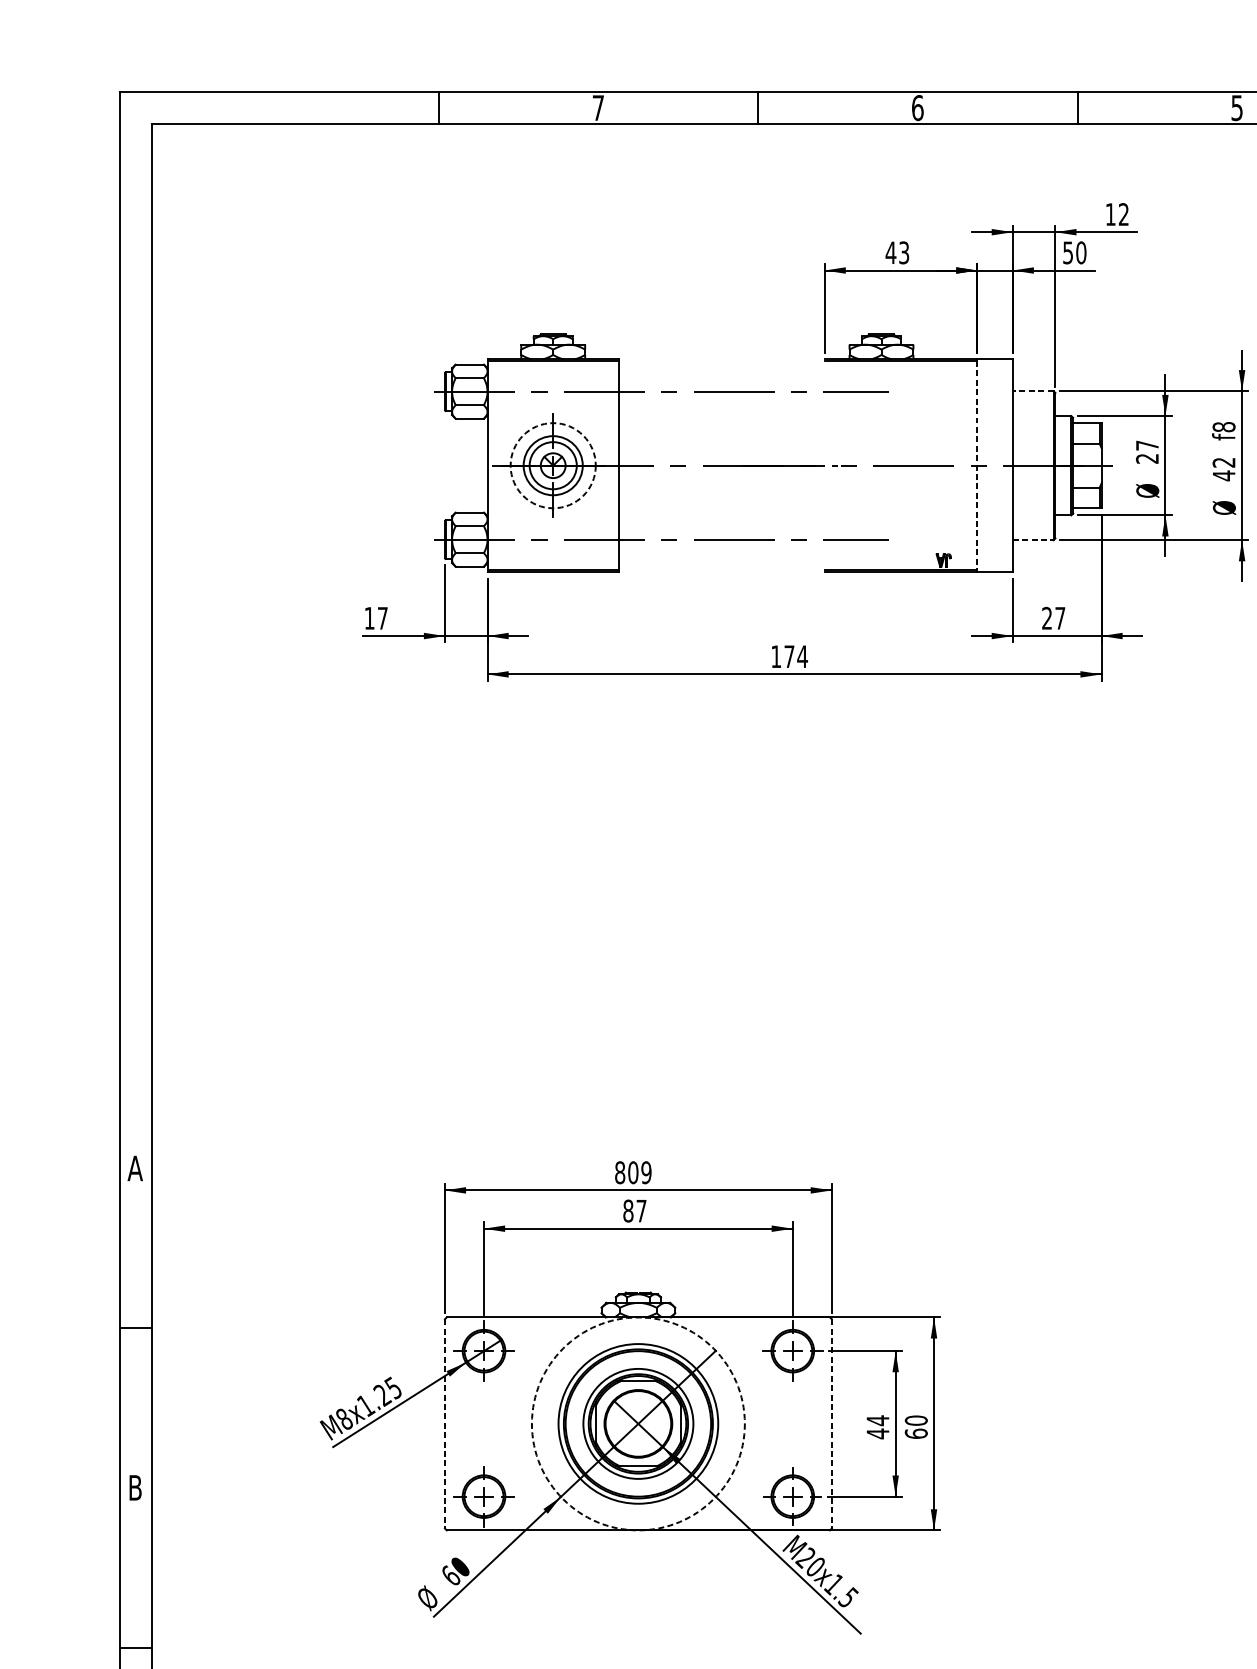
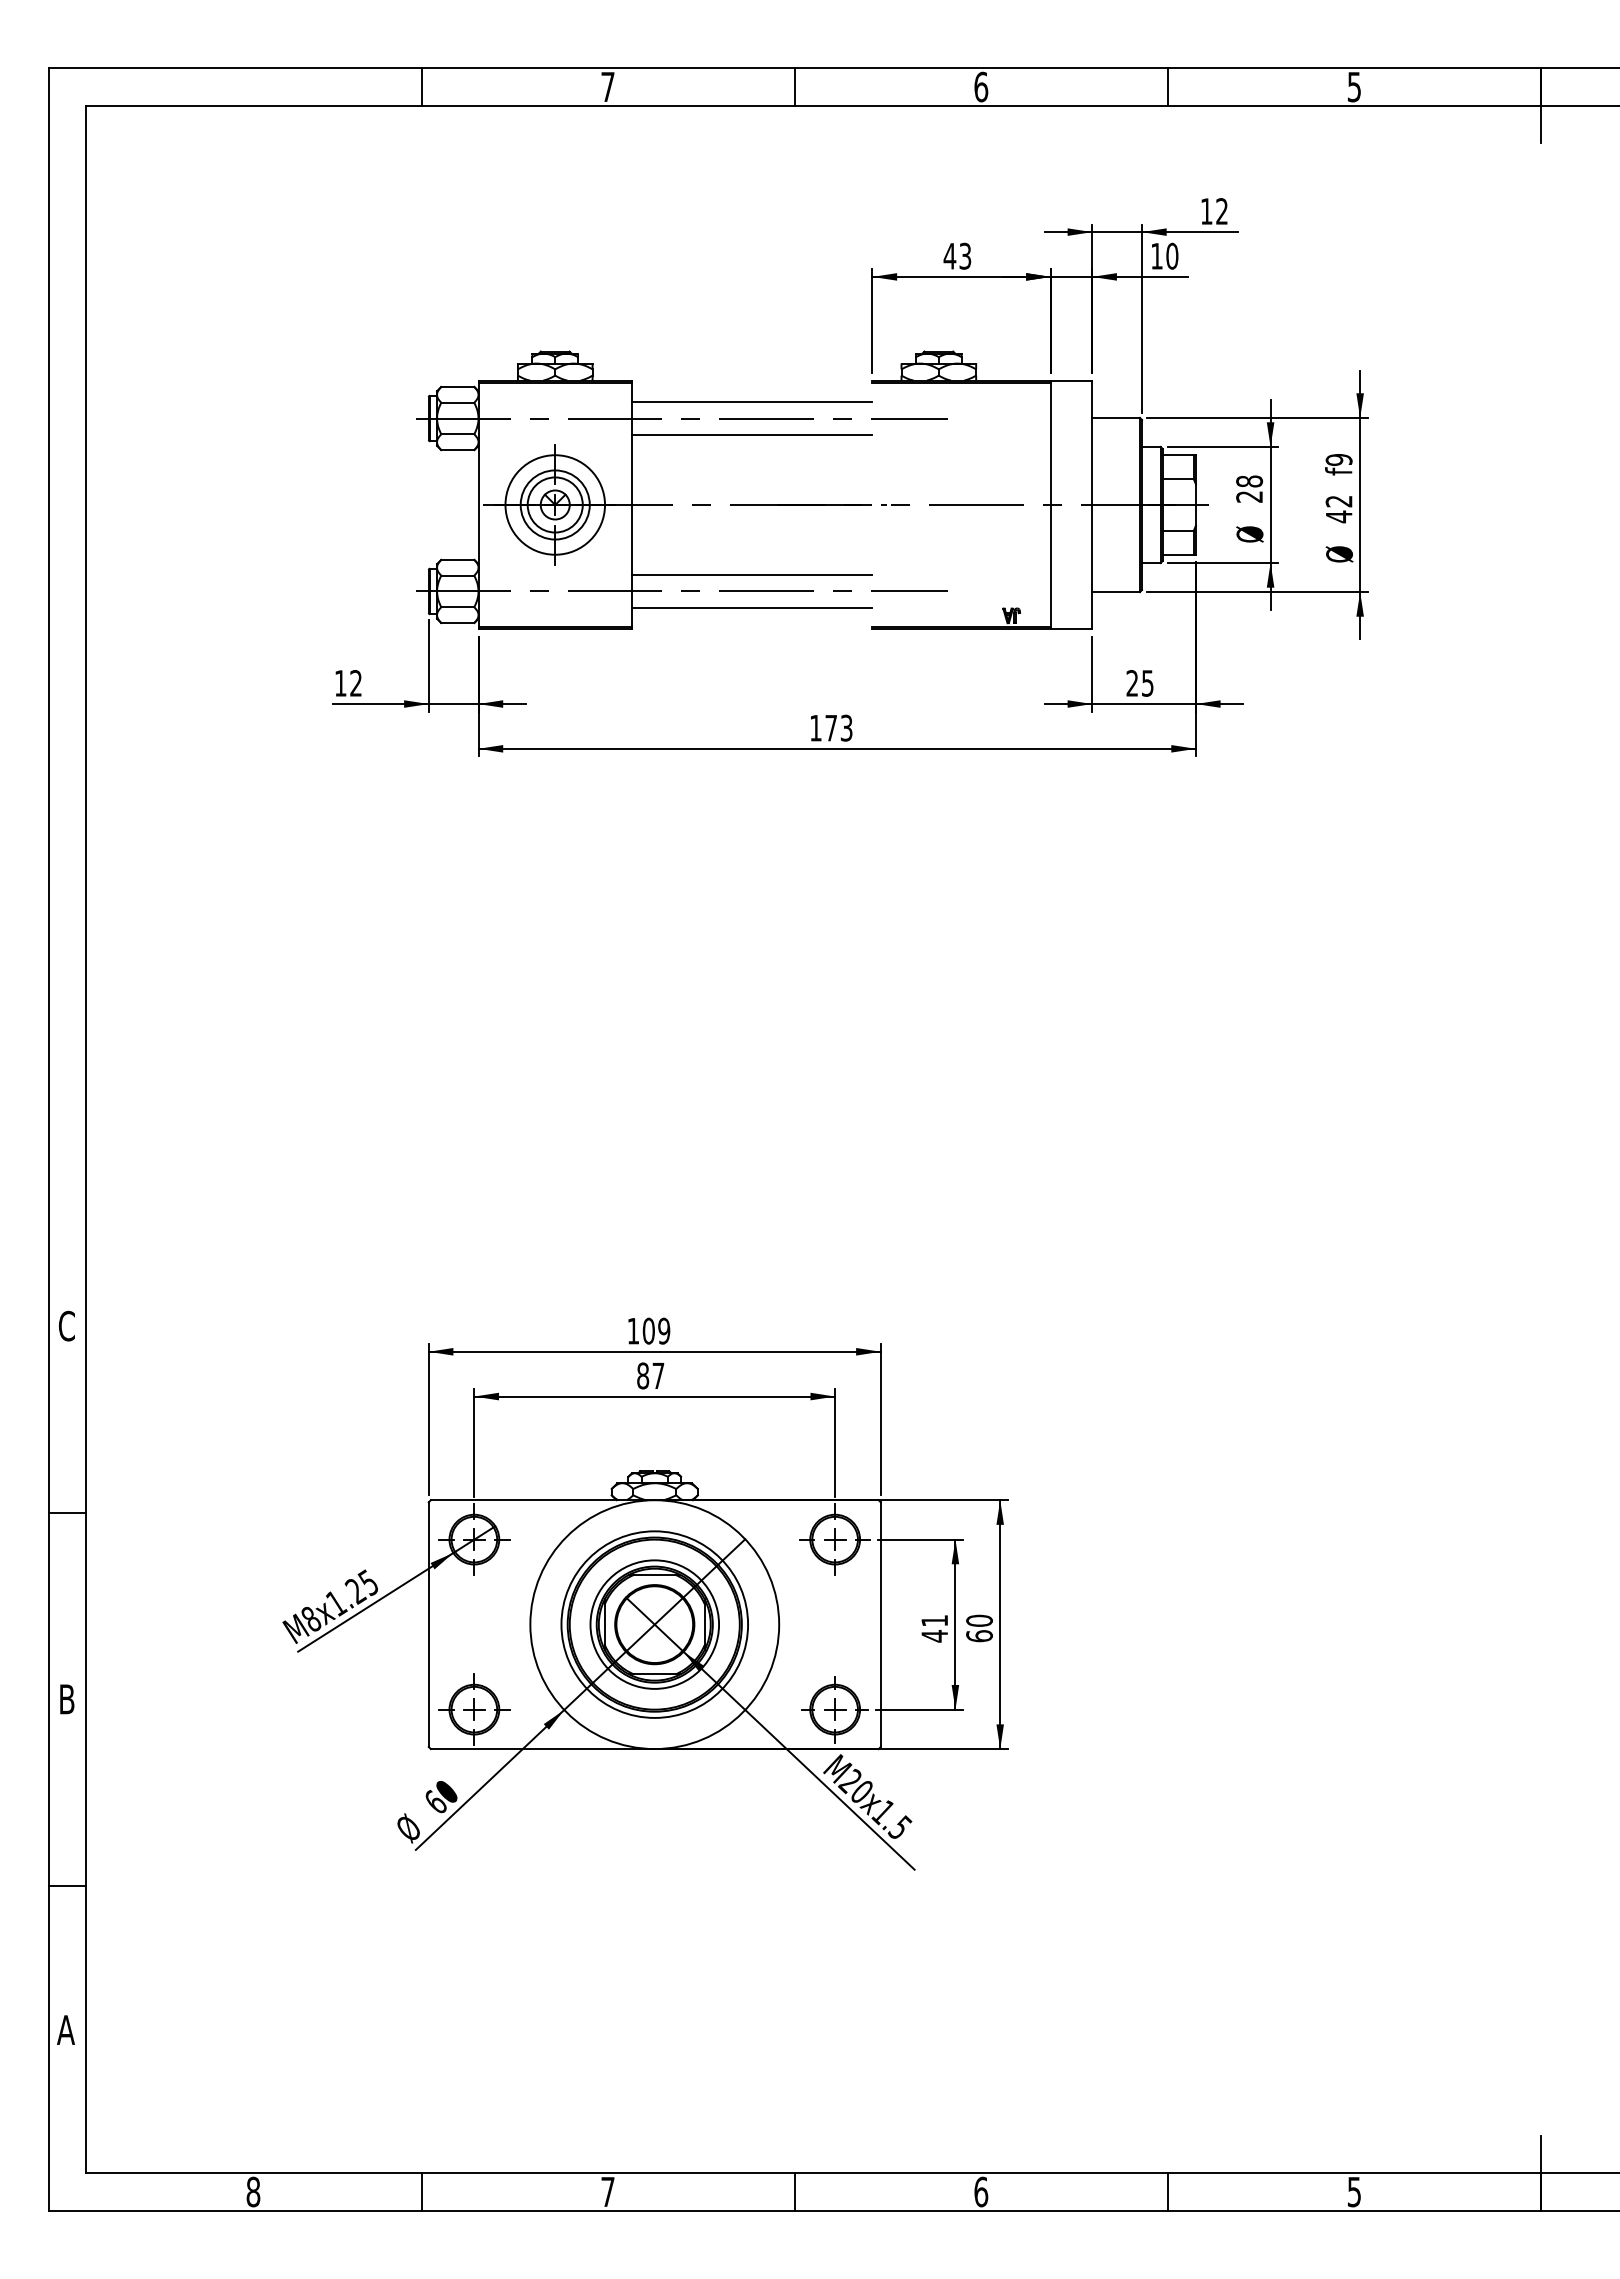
text: (1067, 253) -> (1156, 256), 50 -> 10
line: (721, 377) -> (751, 401), added
line: (1033, 390) -> (1116, 417), dashed -> solid
line: (721, 406) -> (751, 435), added
text: (1223, 426) -> (1338, 459), f8 -> f9
text: (1147, 445) -> (1249, 481), 27 -> 28
circle: (553, 465) -> (555, 504), dashed -> solid
line: (977, 466) -> (1050, 505), dashed -> solid
line: (721, 525) -> (751, 574), added
line: (1033, 540) -> (1116, 592), dashed -> solid
line: (721, 554) -> (751, 608), added
text: (382, 618) -> (355, 683), 17 -> 12
text: (1060, 618) -> (1147, 683), 27 -> 25
text: (802, 656) -> (846, 727), 174 -> 173
text: (134, 1167) -> (66, 1325), A -> C
text: (620, 1172) -> (633, 1330), 809 -> 109
text: (877, 1420) -> (934, 1620), 44 -> 41
circle: (638, 1423) -> (654, 1624), dashed -> solid
line: (444, 1424) -> (428, 1625), dashed -> solid
line: (831, 1424) -> (880, 1625), dashed -> solid

